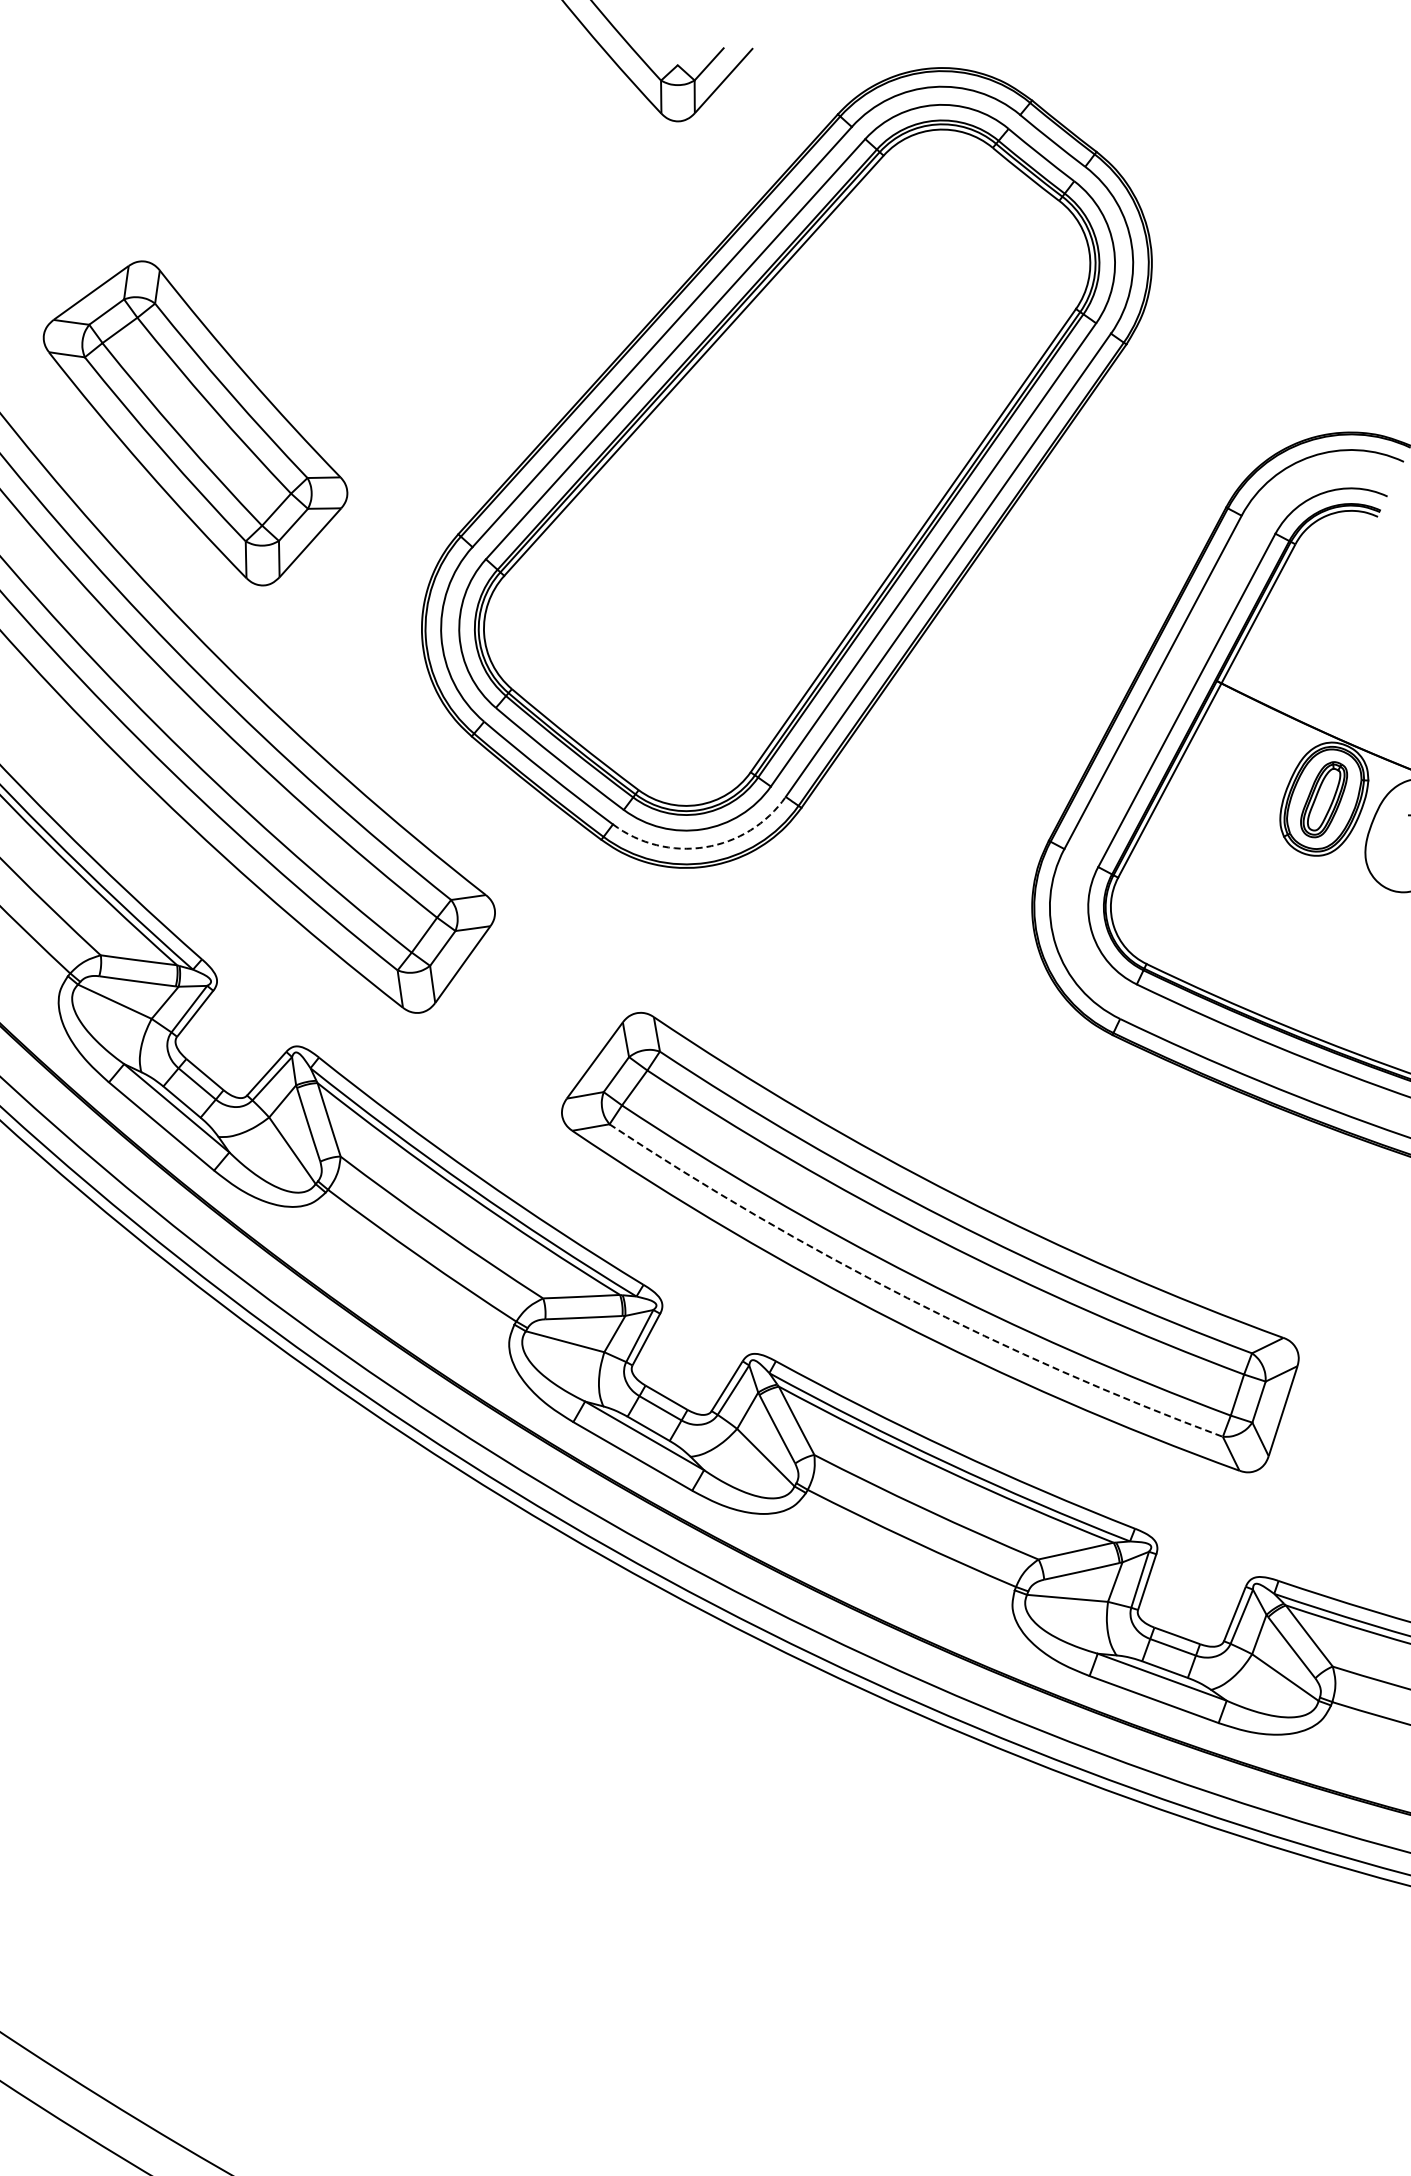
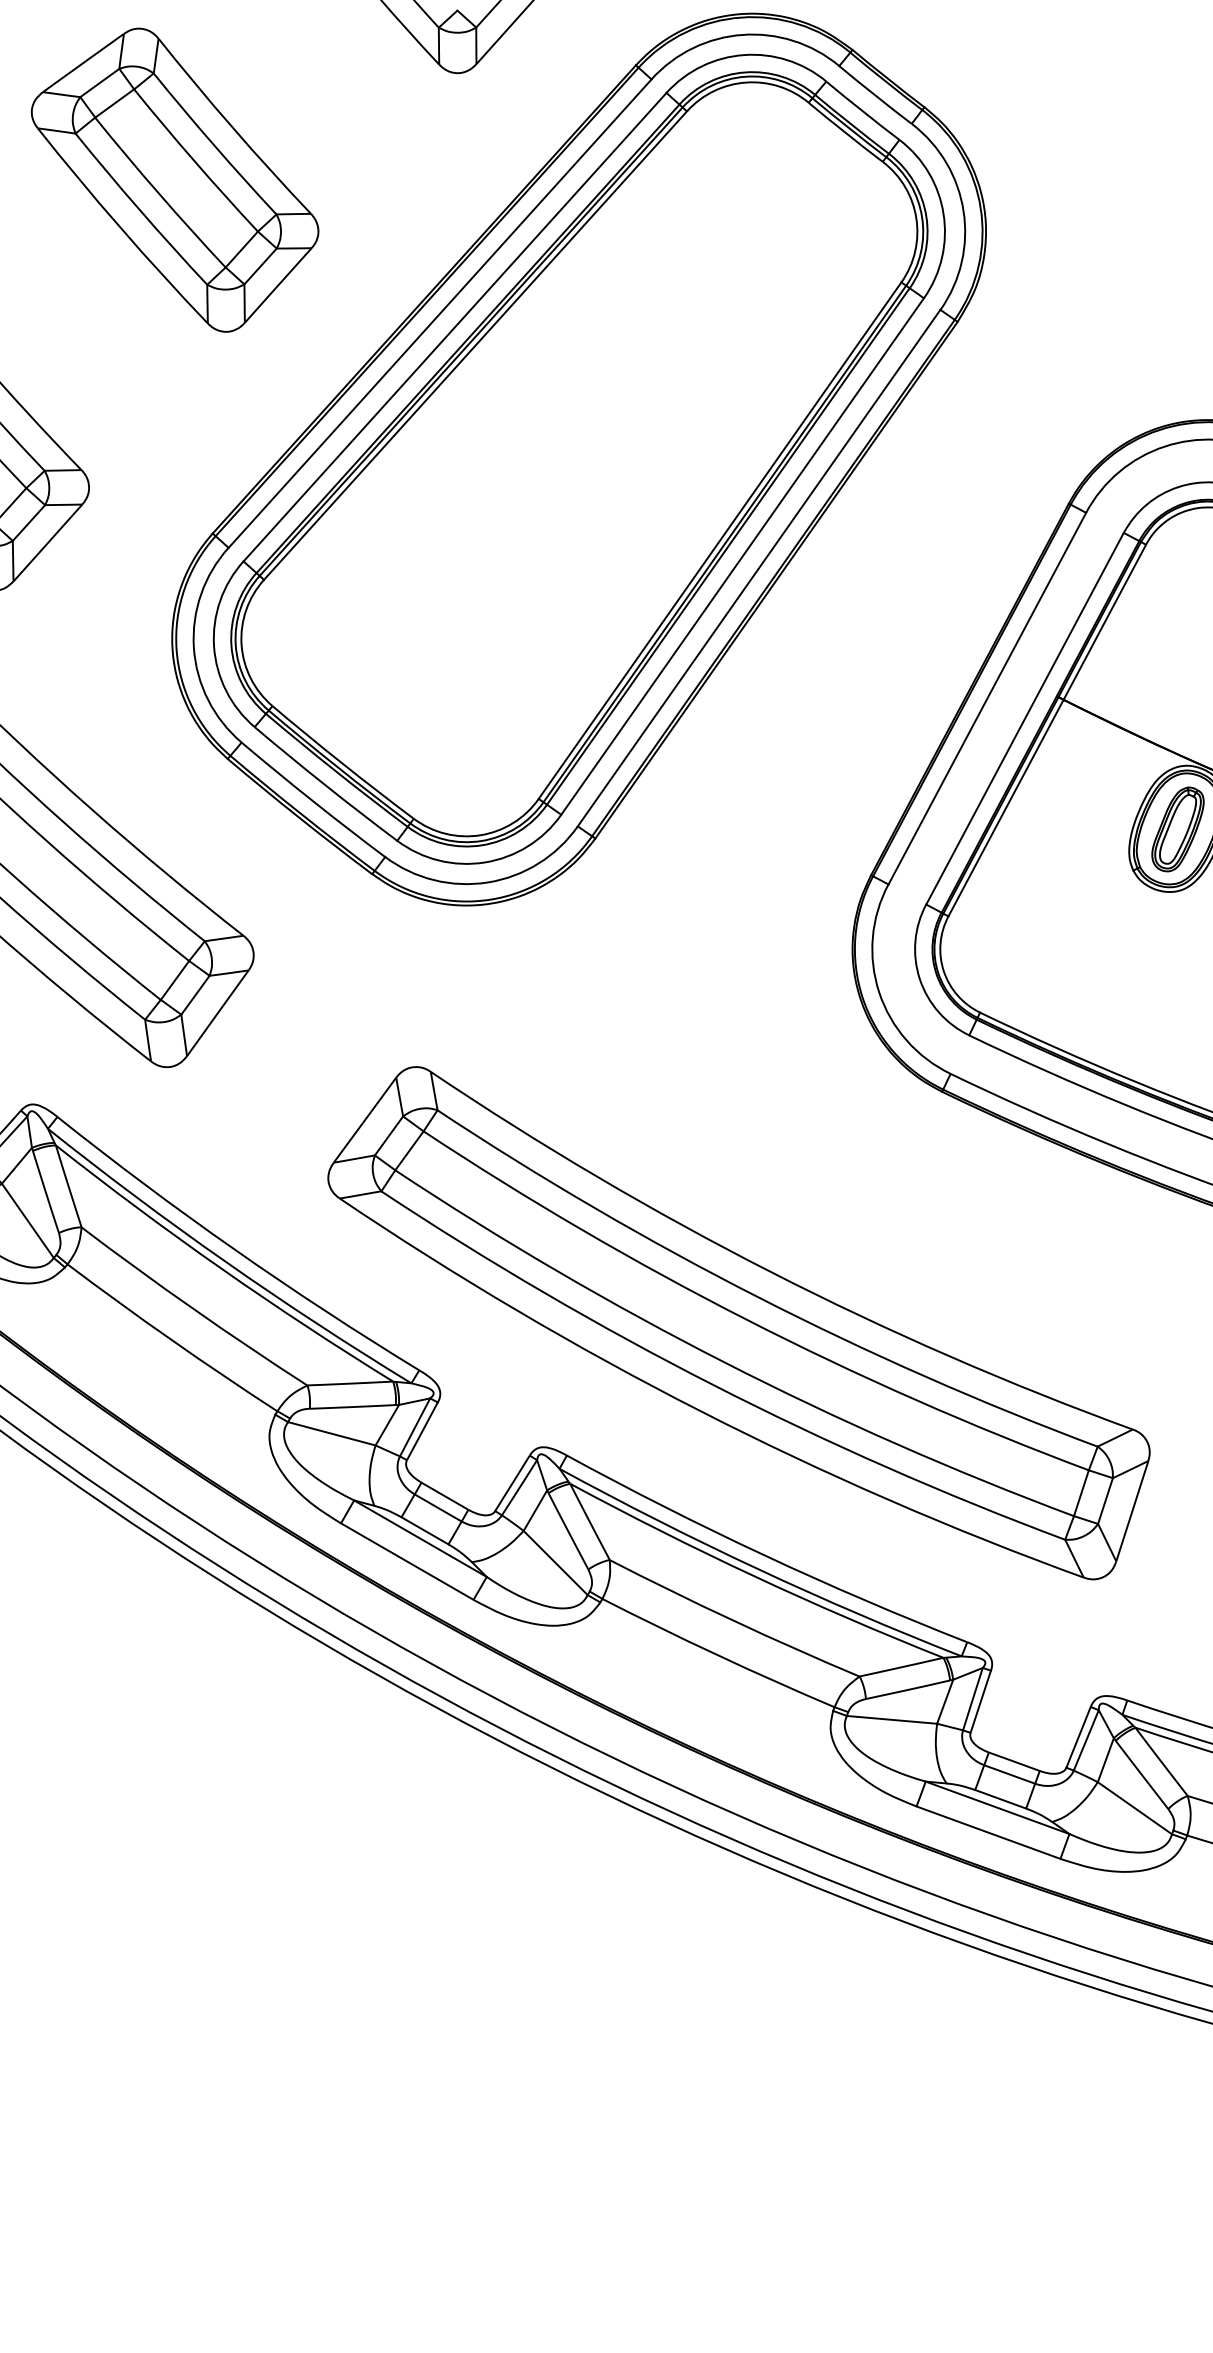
part: (424, 217) -> (175, 180), added
arc: (705, 847) -> (488, 882), dashed -> solid
arc: (907, 1298) -> (713, 1385), dashed -> solid

